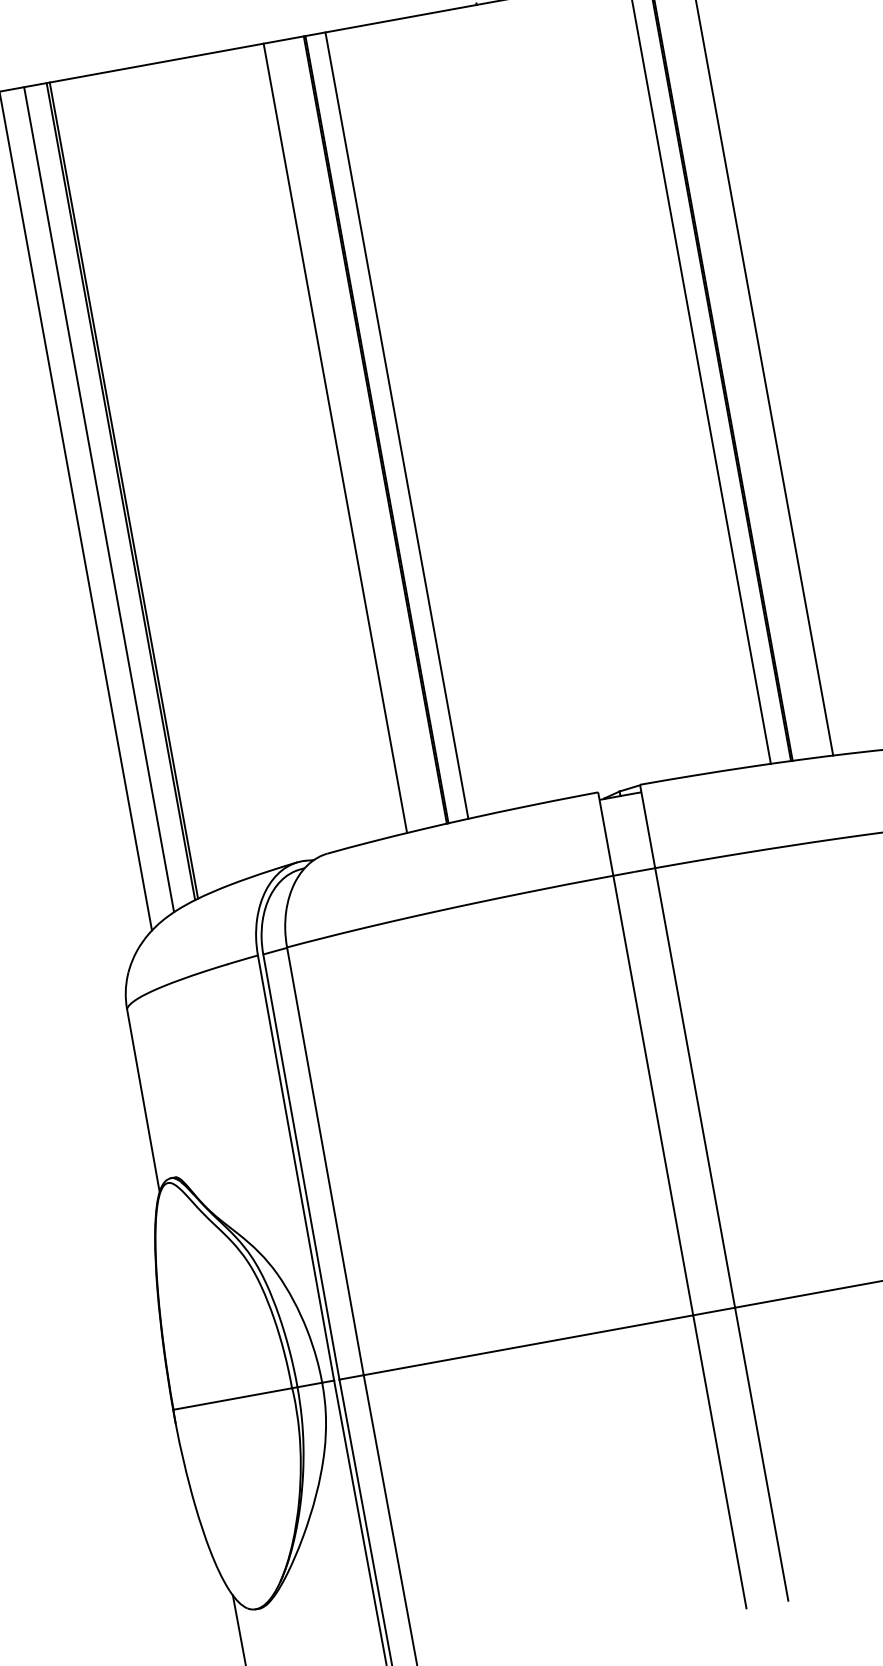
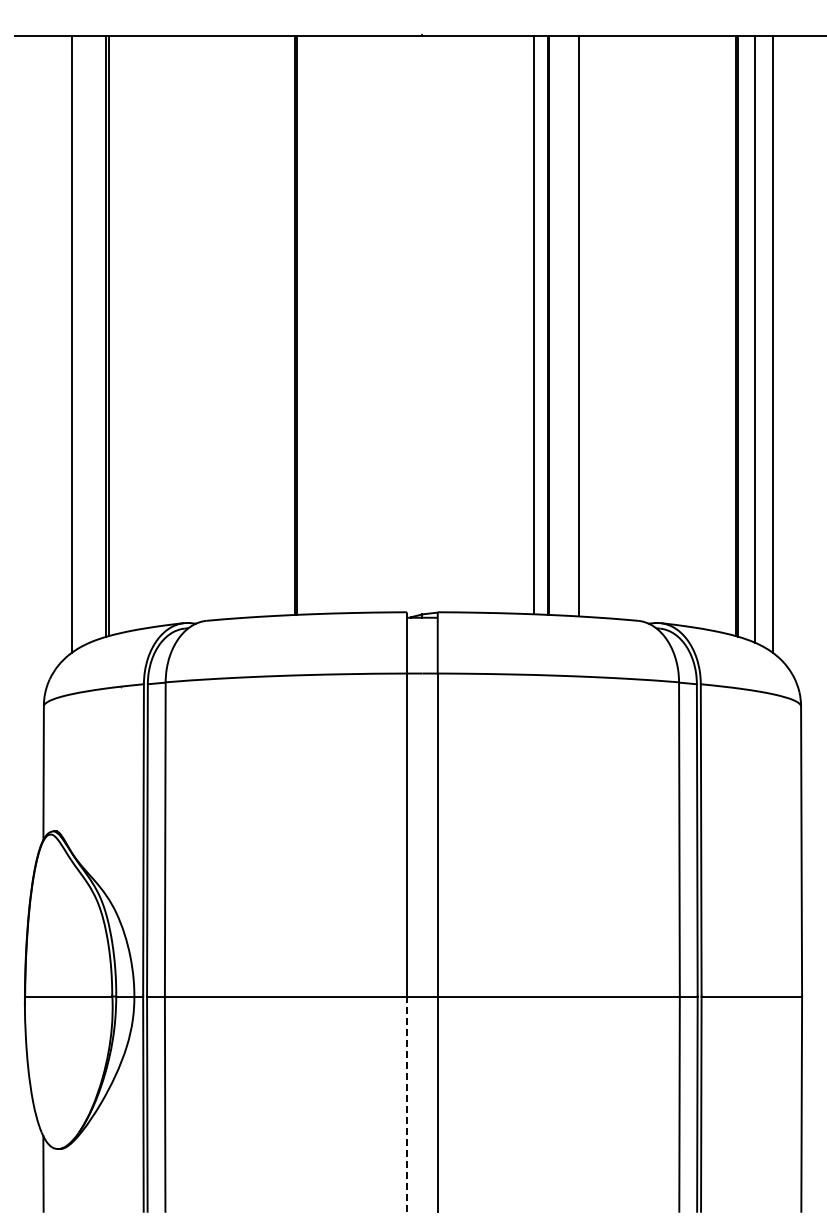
line: (397, 425) -> (311, 325), removed
line: (334, 438) -> (265, 326), removed
line: (98, 499) -> (89, 339), removed
line: (719, 1462) -> (406, 1104), solid -> dashed

